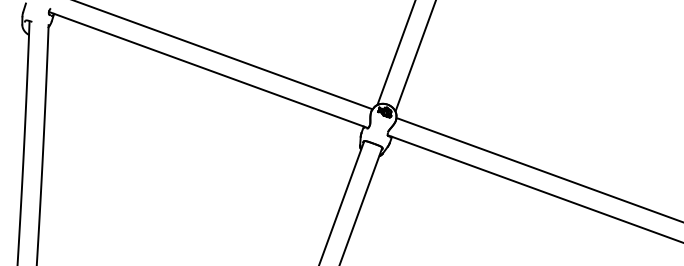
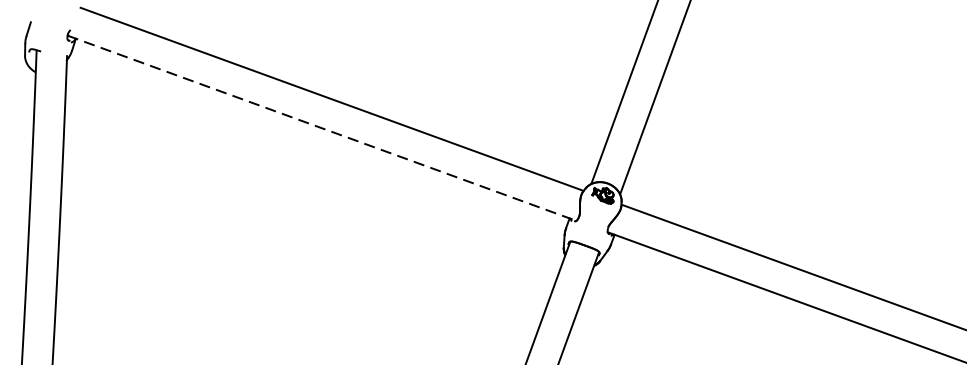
line: (208, 70) -> (321, 129), solid -> dashed

